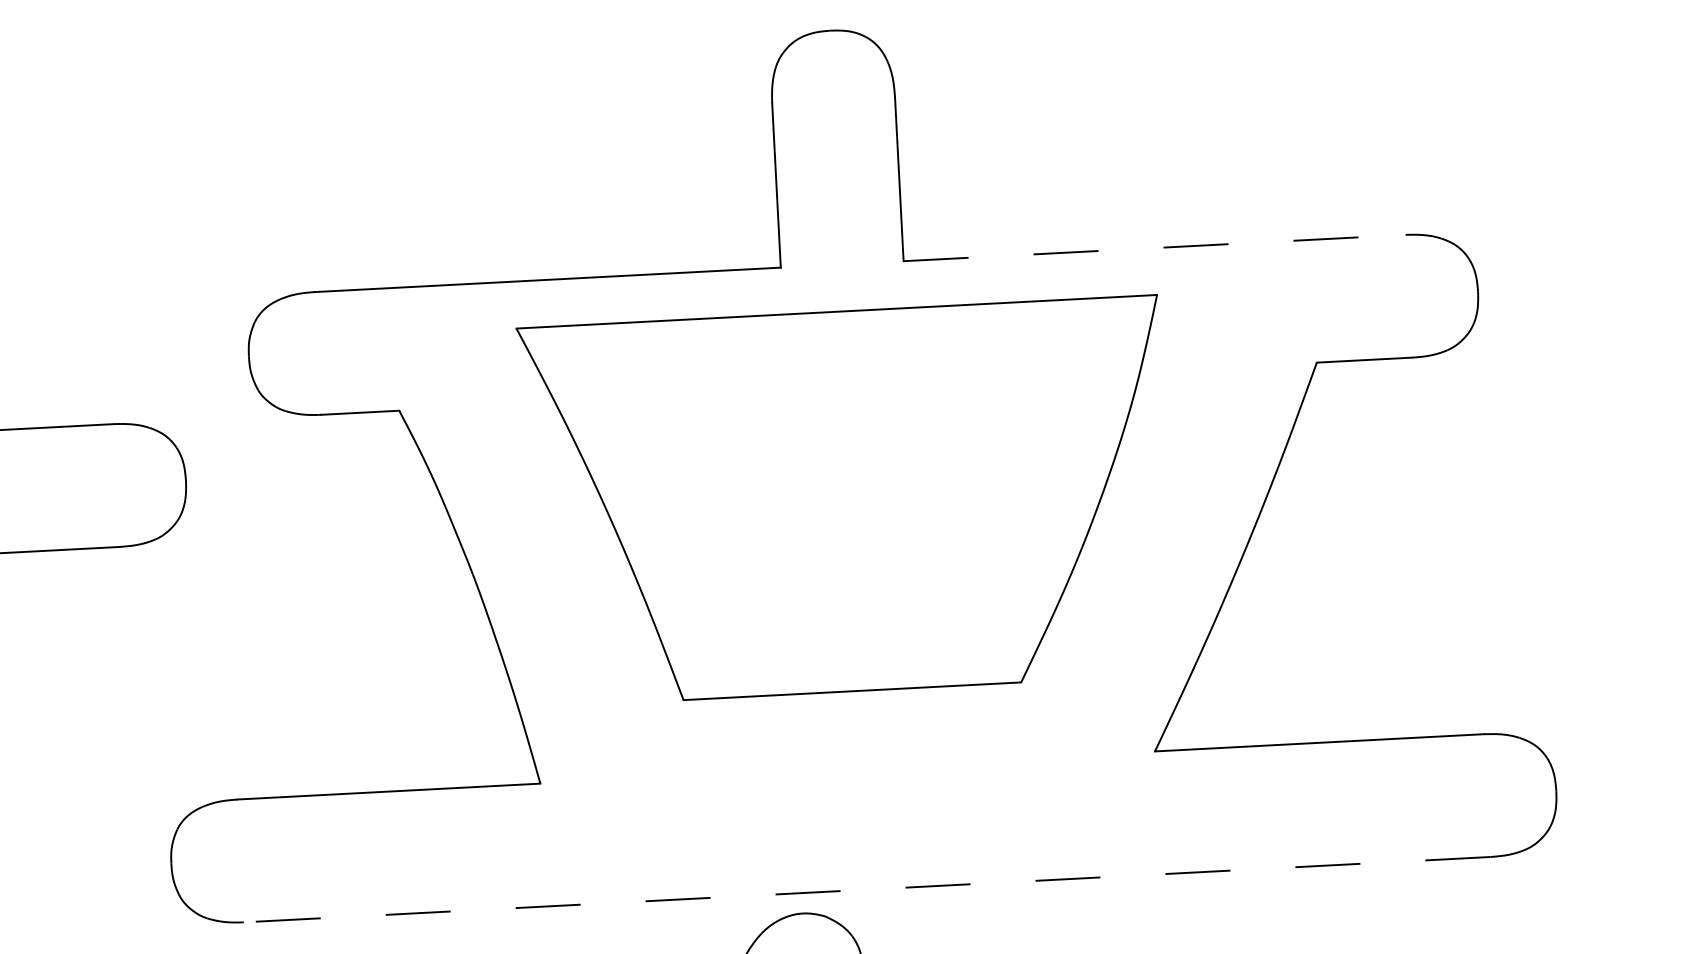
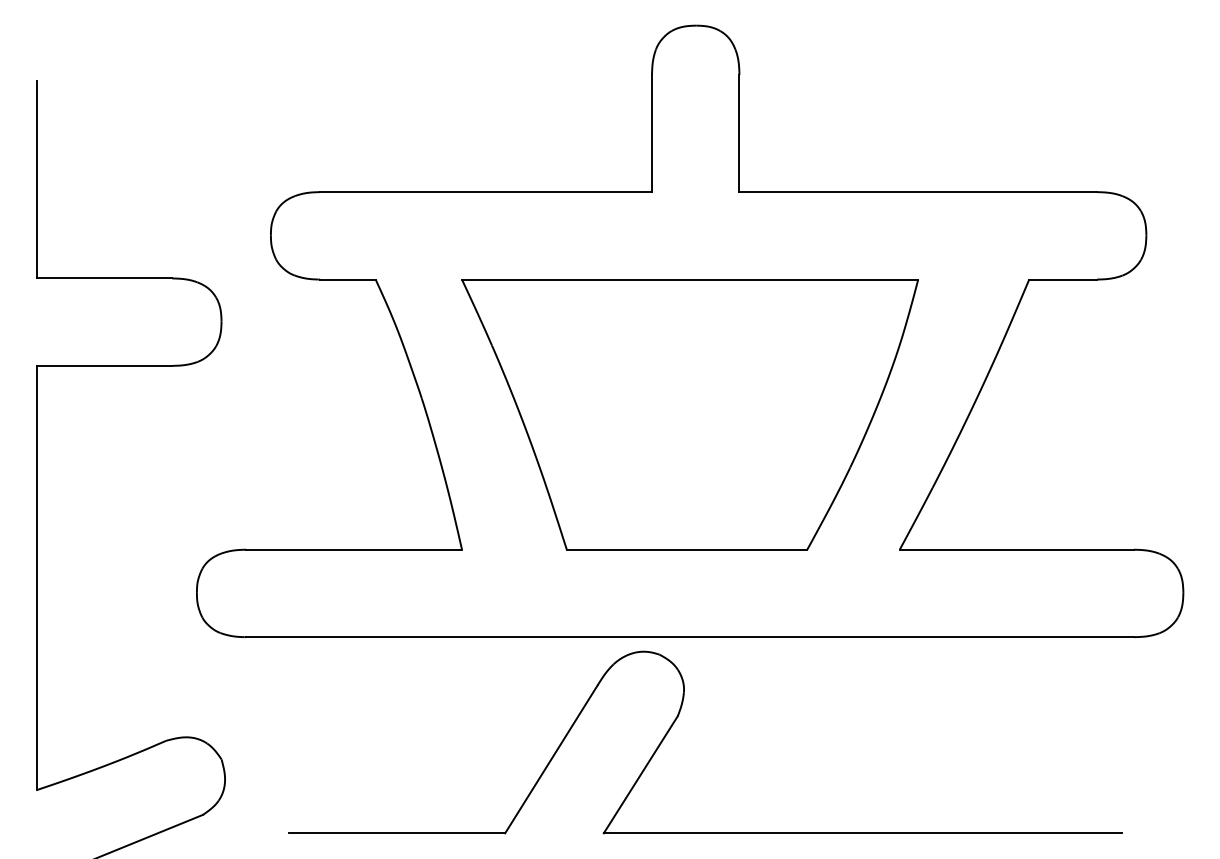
line: (1154, 248) -> (918, 192), dashed -> solid
part: (845, 501) -> (689, 414), moved
line: (867, 890) -> (690, 637), dashed -> solid

